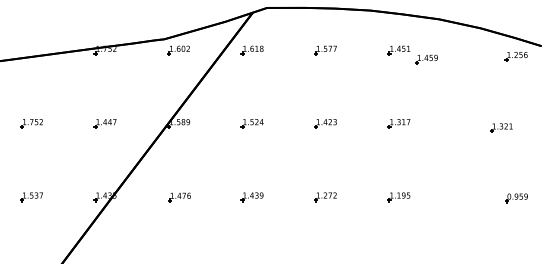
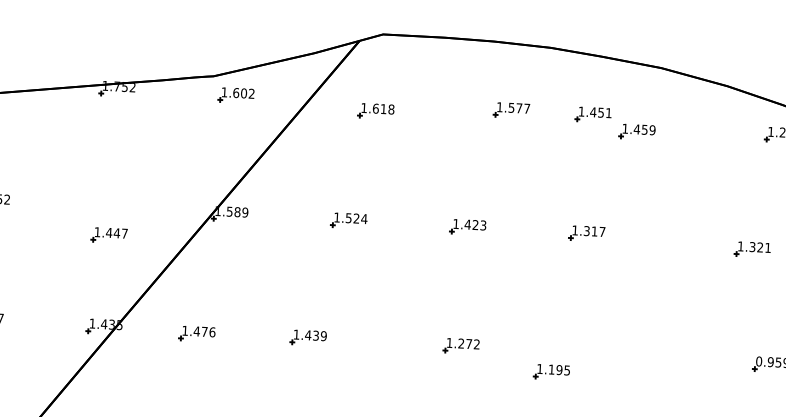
part: (251, 50) -> (374, 111), moved
part: (325, 50) -> (511, 110), moved
part: (104, 123) -> (107, 235), moved
part: (179, 197) -> (196, 334), moved
part: (251, 197) -> (307, 338), moved
part: (398, 197) -> (550, 372), moved

